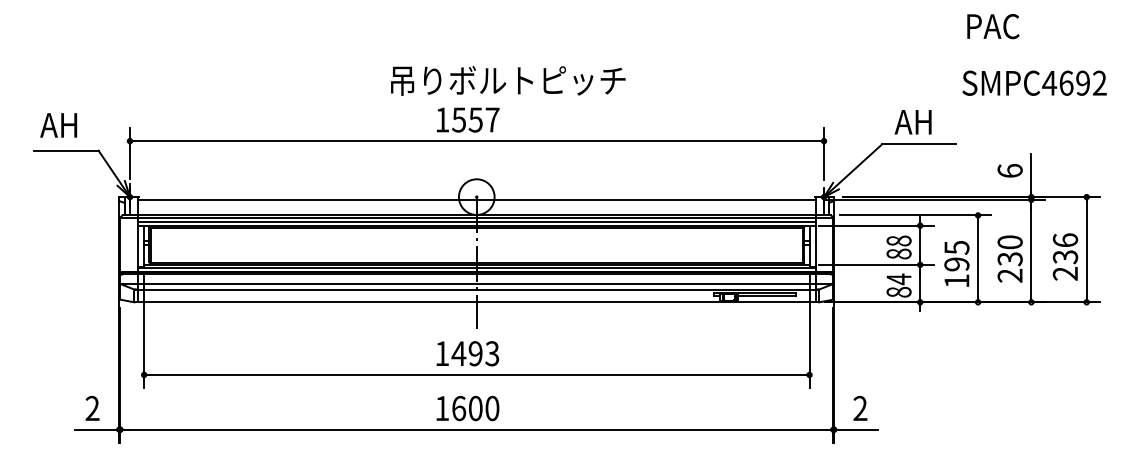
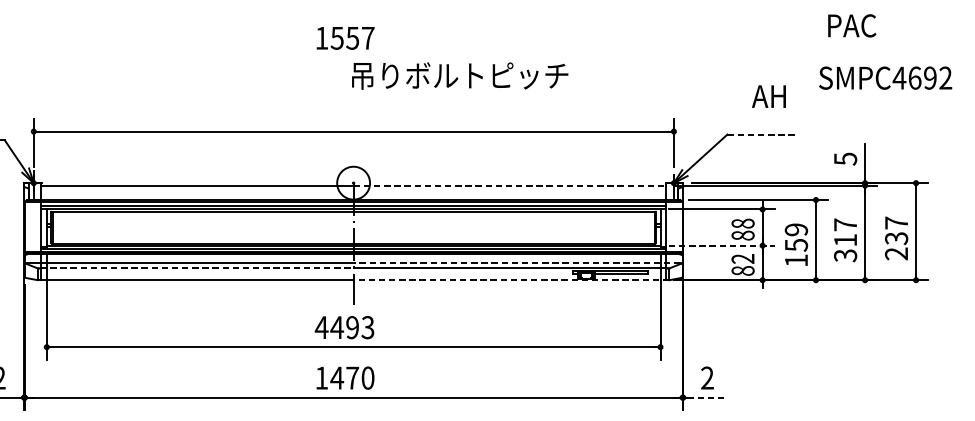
text: (993, 26) -> (852, 25), moved
text: (508, 80) -> (460, 75), moved
text: (1034, 82) -> (885, 77), moved
text: (467, 119) -> (345, 37), moved
text: (912, 122) -> (768, 96), moved
line: (919, 144) -> (761, 134), solid -> dashed
text: (1009, 171) -> (844, 159), 6 -> 5
line: (646, 199) -> (510, 185), solid -> dashed
text: (1065, 240) -> (896, 223), 236 -> 237
text: (956, 256) -> (796, 237), 195 -> 159
text: (1009, 258) -> (844, 239), 230 -> 317
line: (876, 264) -> (722, 245), solid -> dashed
text: (898, 279) -> (742, 259), 84 -> 82
line: (653, 283) -> (516, 262), solid -> dashed
line: (307, 289) -> (197, 268), solid -> dashed
line: (647, 302) -> (511, 280), solid -> dashed
text: (441, 353) -> (321, 327), 1493 -> 4493
text: (466, 408) -> (344, 378), 1600 -> 1470
line: (858, 429) -> (705, 397), solid -> dashed

